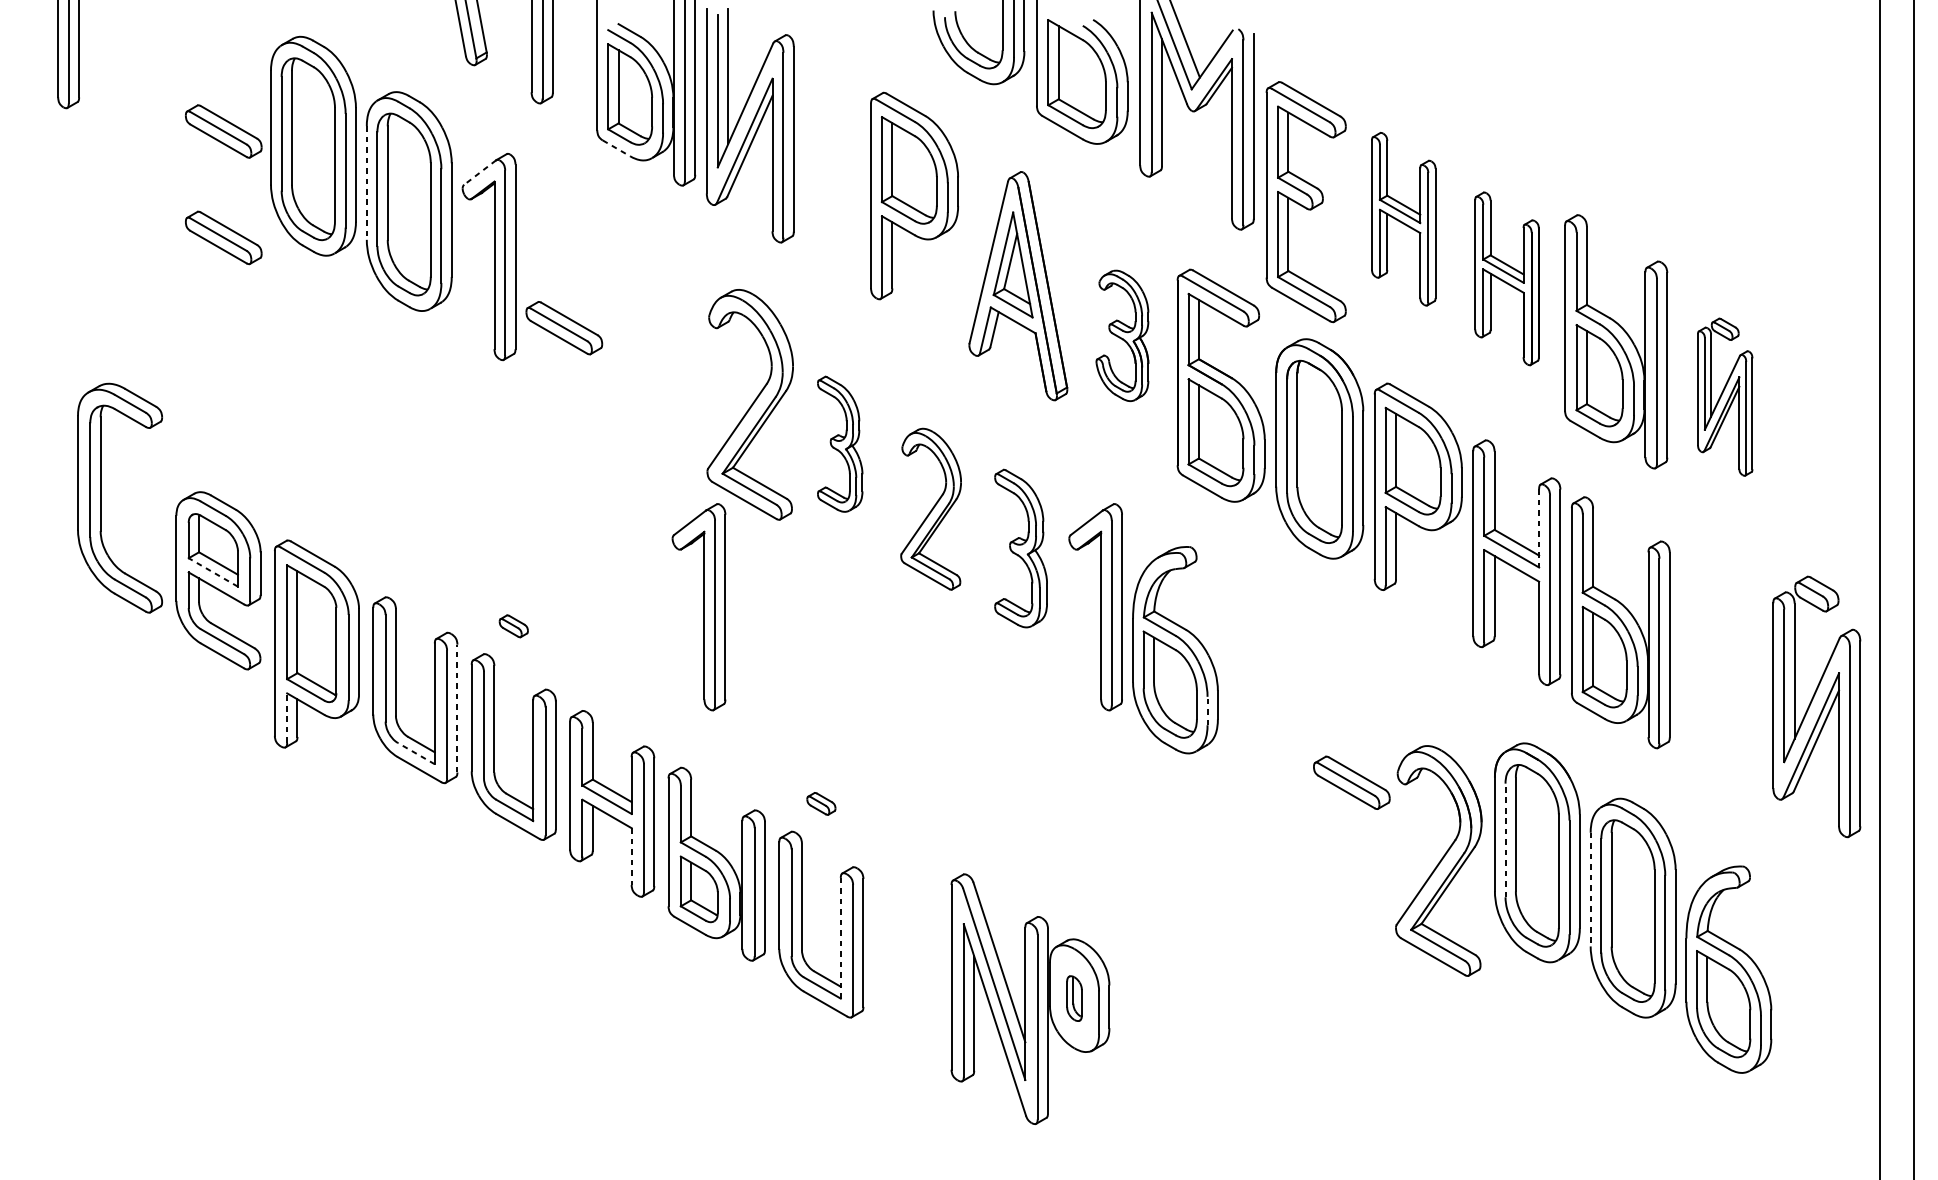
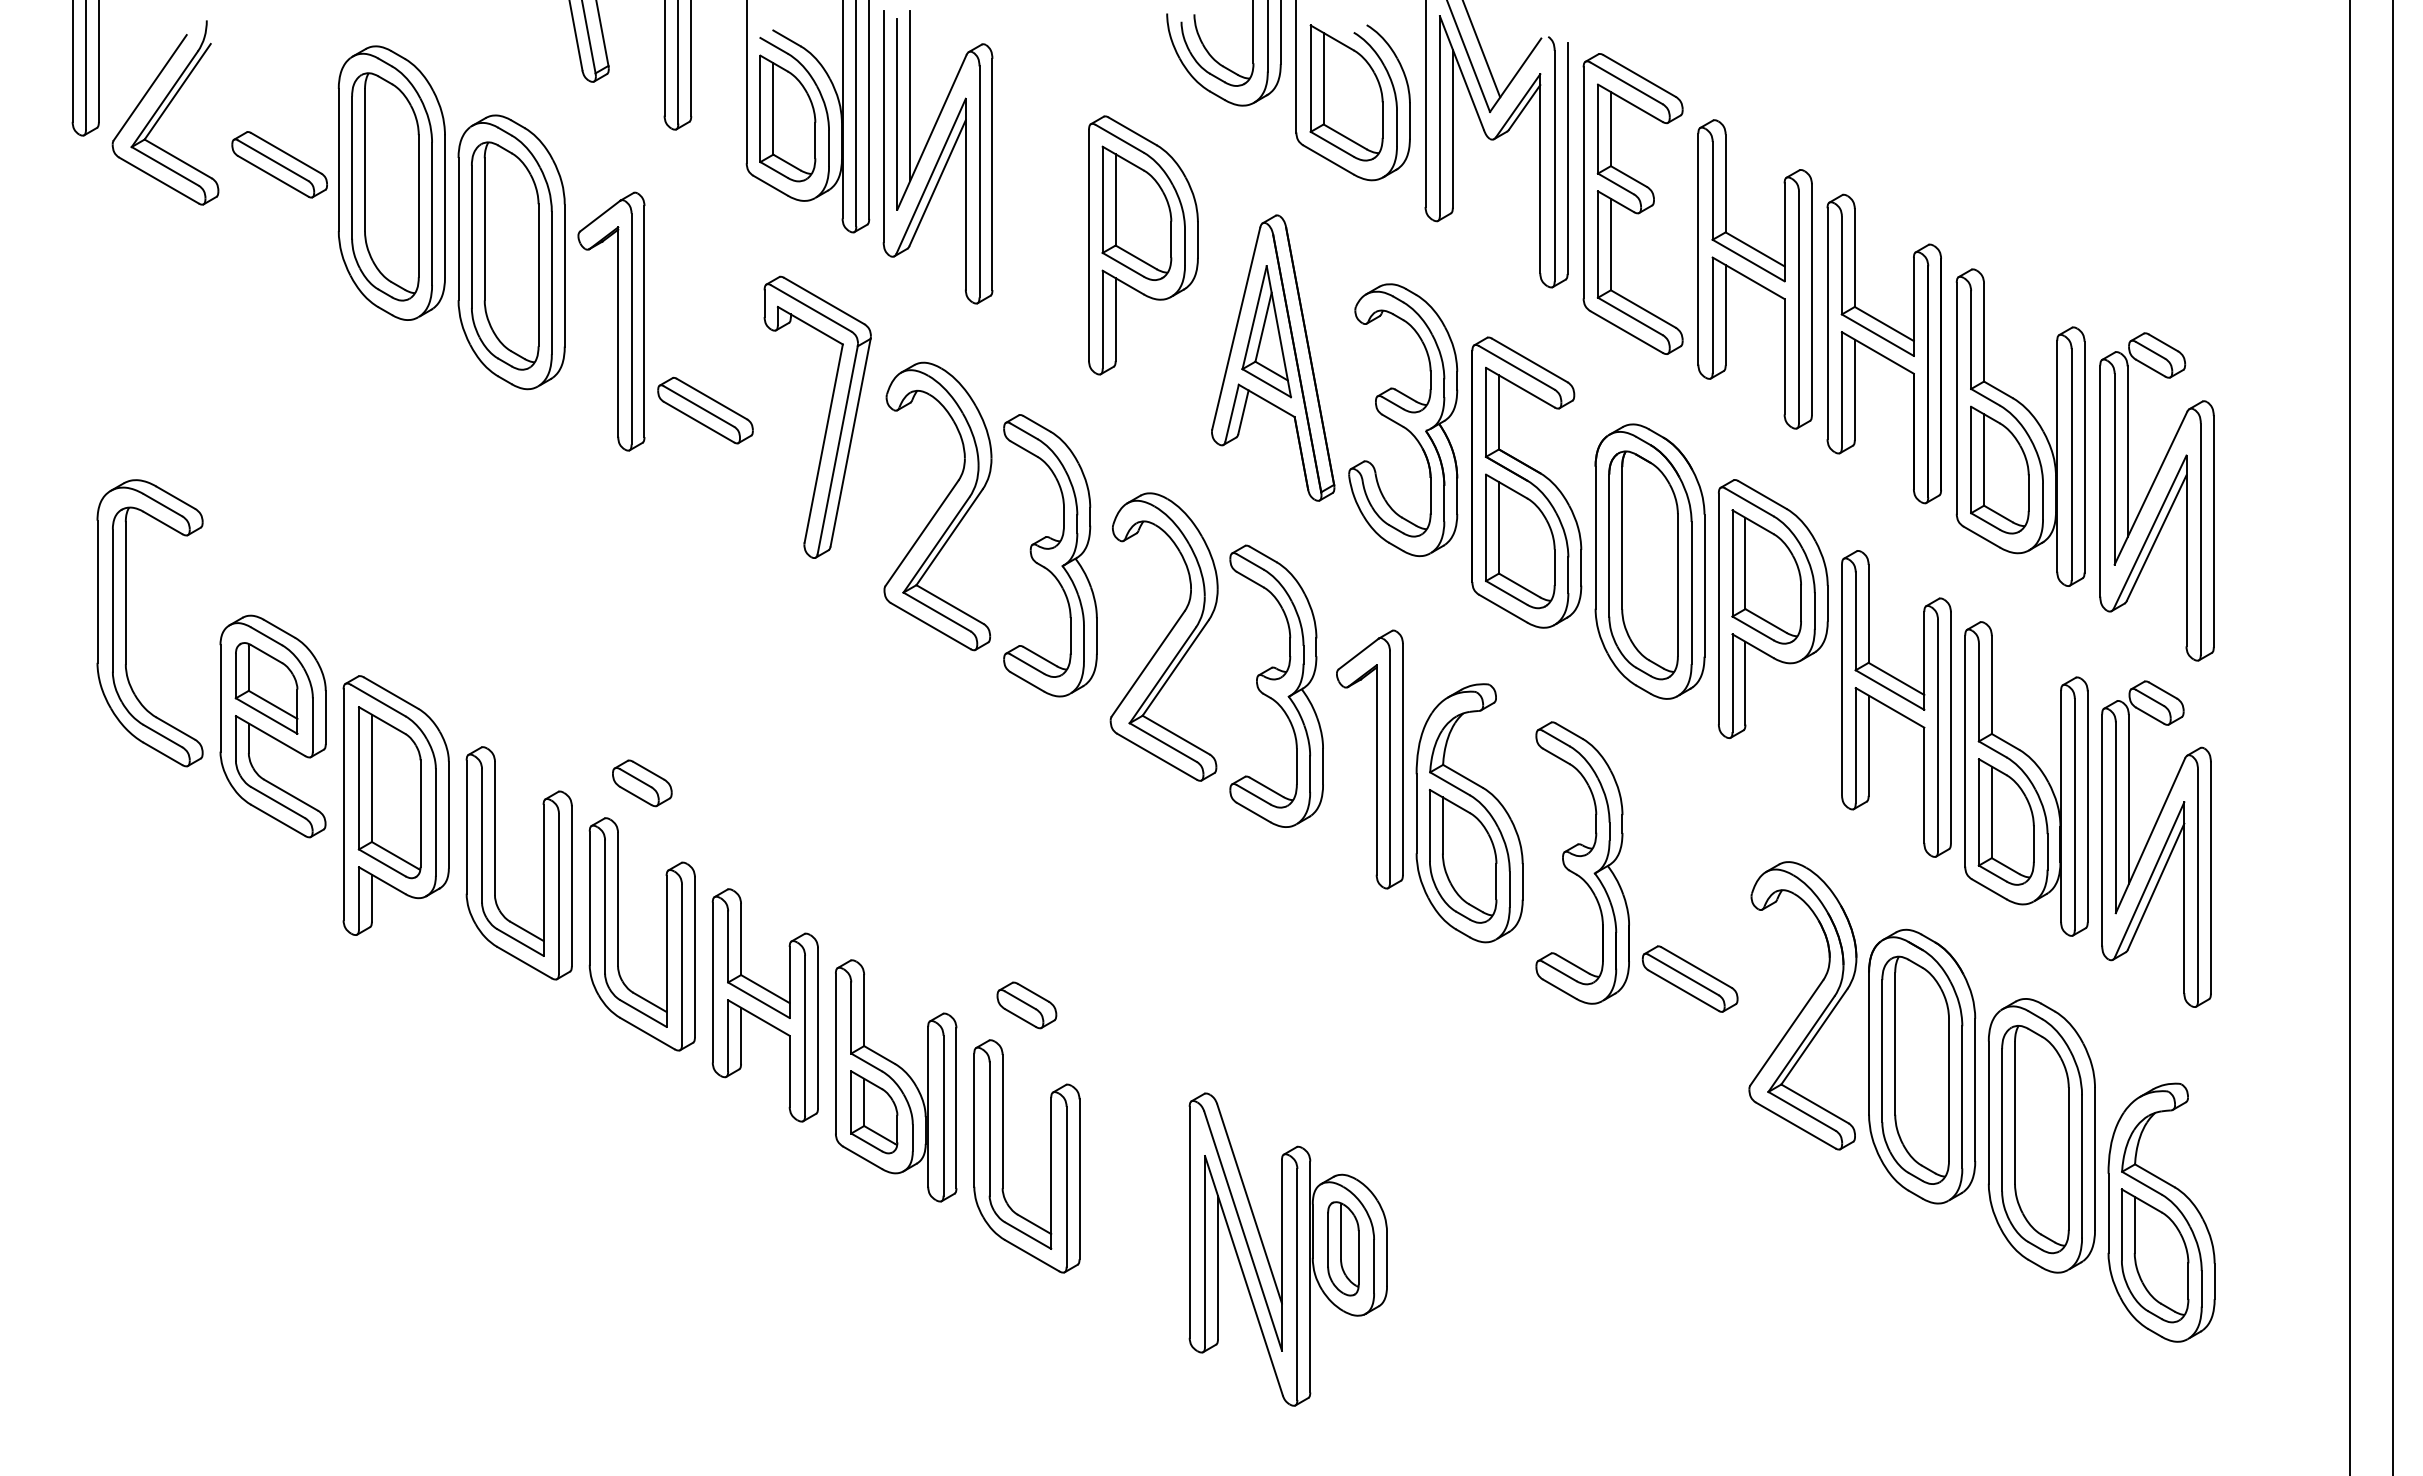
part: (132, 89) -> (165, 112), added
line: (616, 148) -> (770, 185), dashed -> solid
line: (479, 172) -> (599, 216), dashed -> solid
line: (366, 183) -> (458, 229), dashed -> solid
part: (1305, 201) -> (1632, 203), moved
part: (1403, 219) -> (1754, 274), size x1.43
part: (223, 237) -> (279, 297), removed
part: (1506, 278) -> (1883, 348), size x1.43
part: (661, 333) -> (827, 417), added
part: (1122, 336) -> (1403, 420), size x1.67
part: (1724, 396) -> (2156, 496), size x1.67
part: (840, 444) -> (1050, 555), size x1.67
part: (930, 508) -> (1163, 636), size x1.43
line: (1539, 528) -> (1924, 660), dashed -> solid
part: (1020, 548) -> (1276, 685), size x1.43
line: (213, 572) -> (266, 716), dashed -> solid
part: (704, 607) -> (880, 759), removed
part: (513, 626) -> (642, 783), size x1.67
part: (1265, 689) -> (1582, 862), added
part: (1816, 706) -> (2156, 843), moved
line: (457, 708) -> (571, 886), dashed -> solid
line: (1207, 711) -> (1509, 889), dashed -> solid
line: (287, 718) -> (359, 898), dashed -> solid
line: (416, 753) -> (520, 942), dashed -> solid
part: (821, 803) -> (1026, 1005), size x1.67
line: (1505, 839) -> (1882, 1050), dashed -> solid
line: (631, 856) -> (789, 1071), dashed -> solid
part: (1438, 860) -> (1802, 1005), moved
line: (1590, 890) -> (1988, 1113), dashed -> solid
line: (841, 938) -> (1051, 1173), dashed -> solid
part: (1074, 998) -> (1343, 1248), size x1.67

